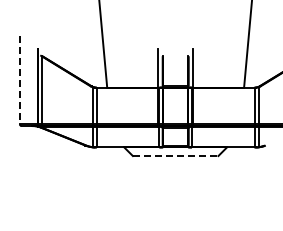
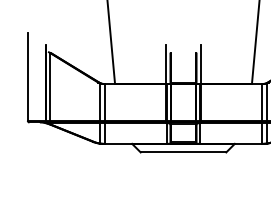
line: (19, 80) -> (27, 76), dashed -> solid
line: (175, 156) -> (183, 152), dashed -> solid

